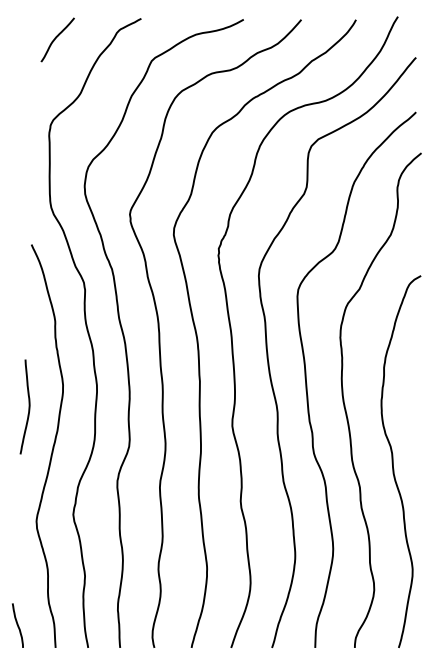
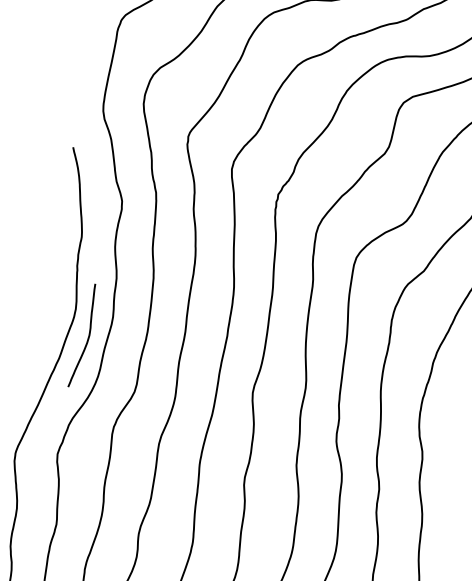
curve: (28, 406) -> (87, 336), moved

